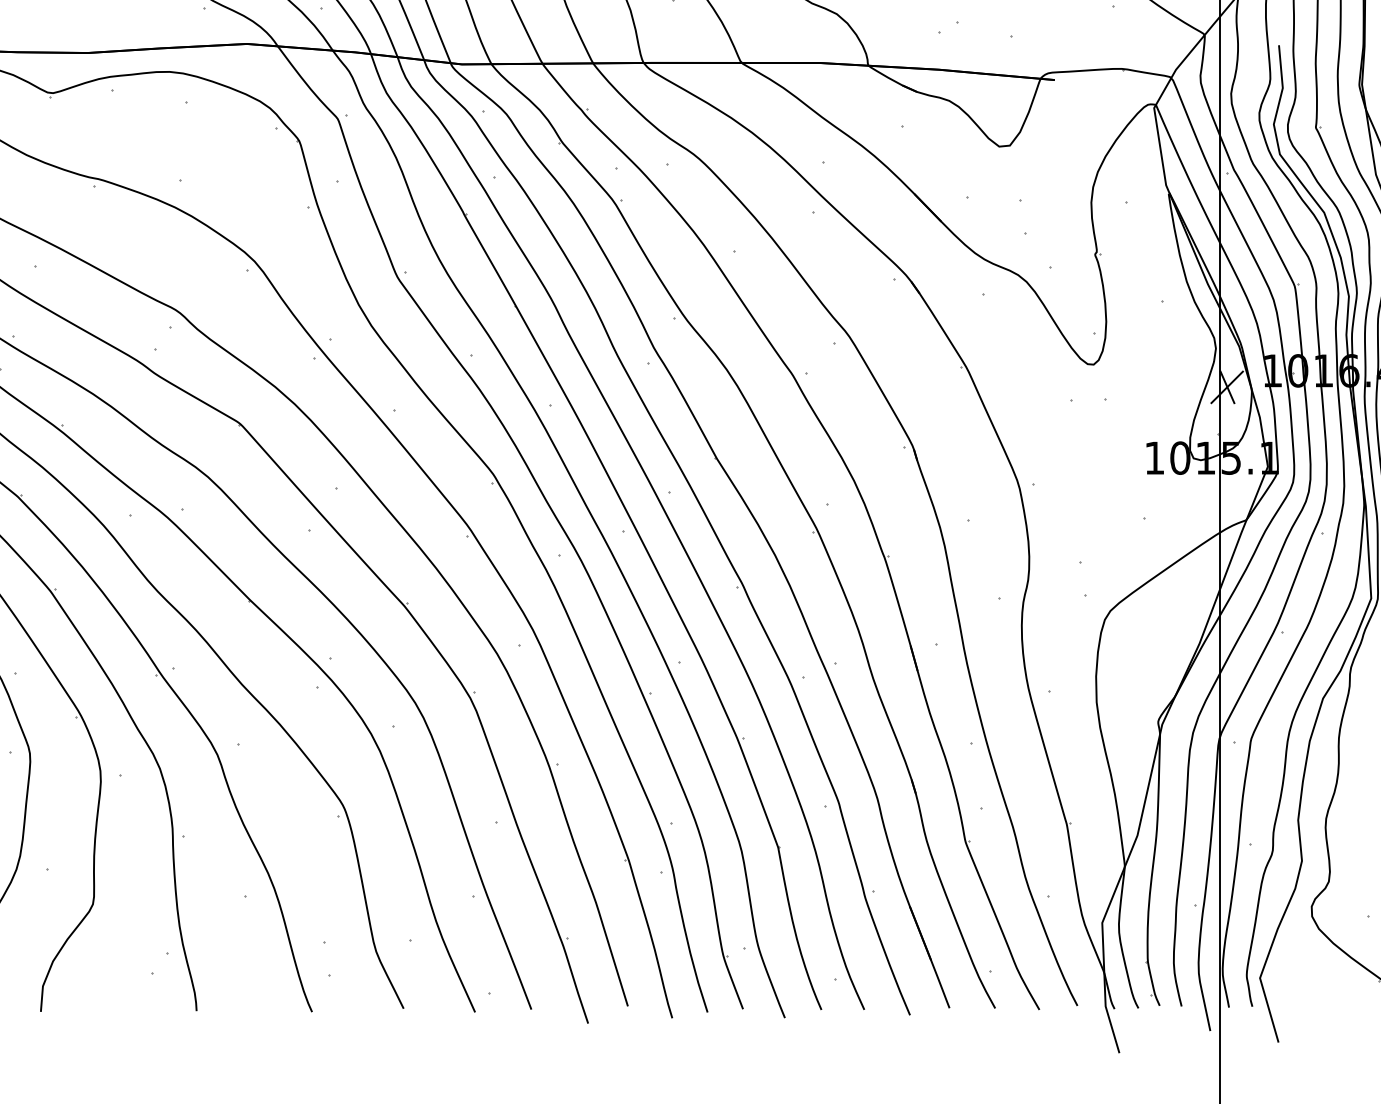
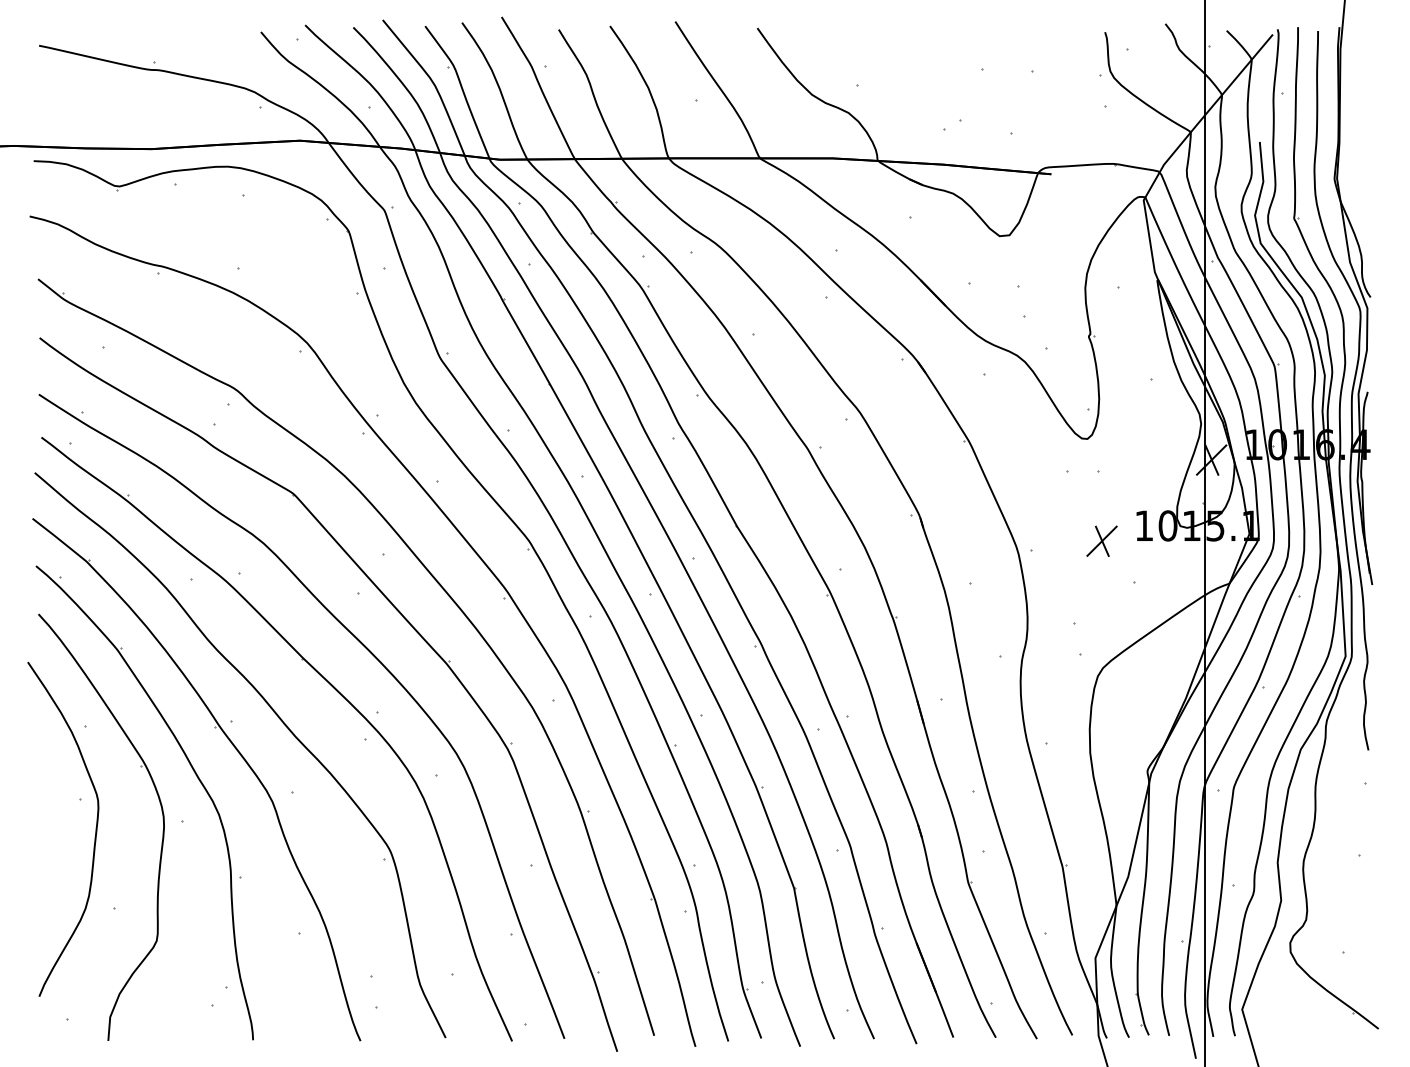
part: (1108, 473) -> (1101, 540), added

